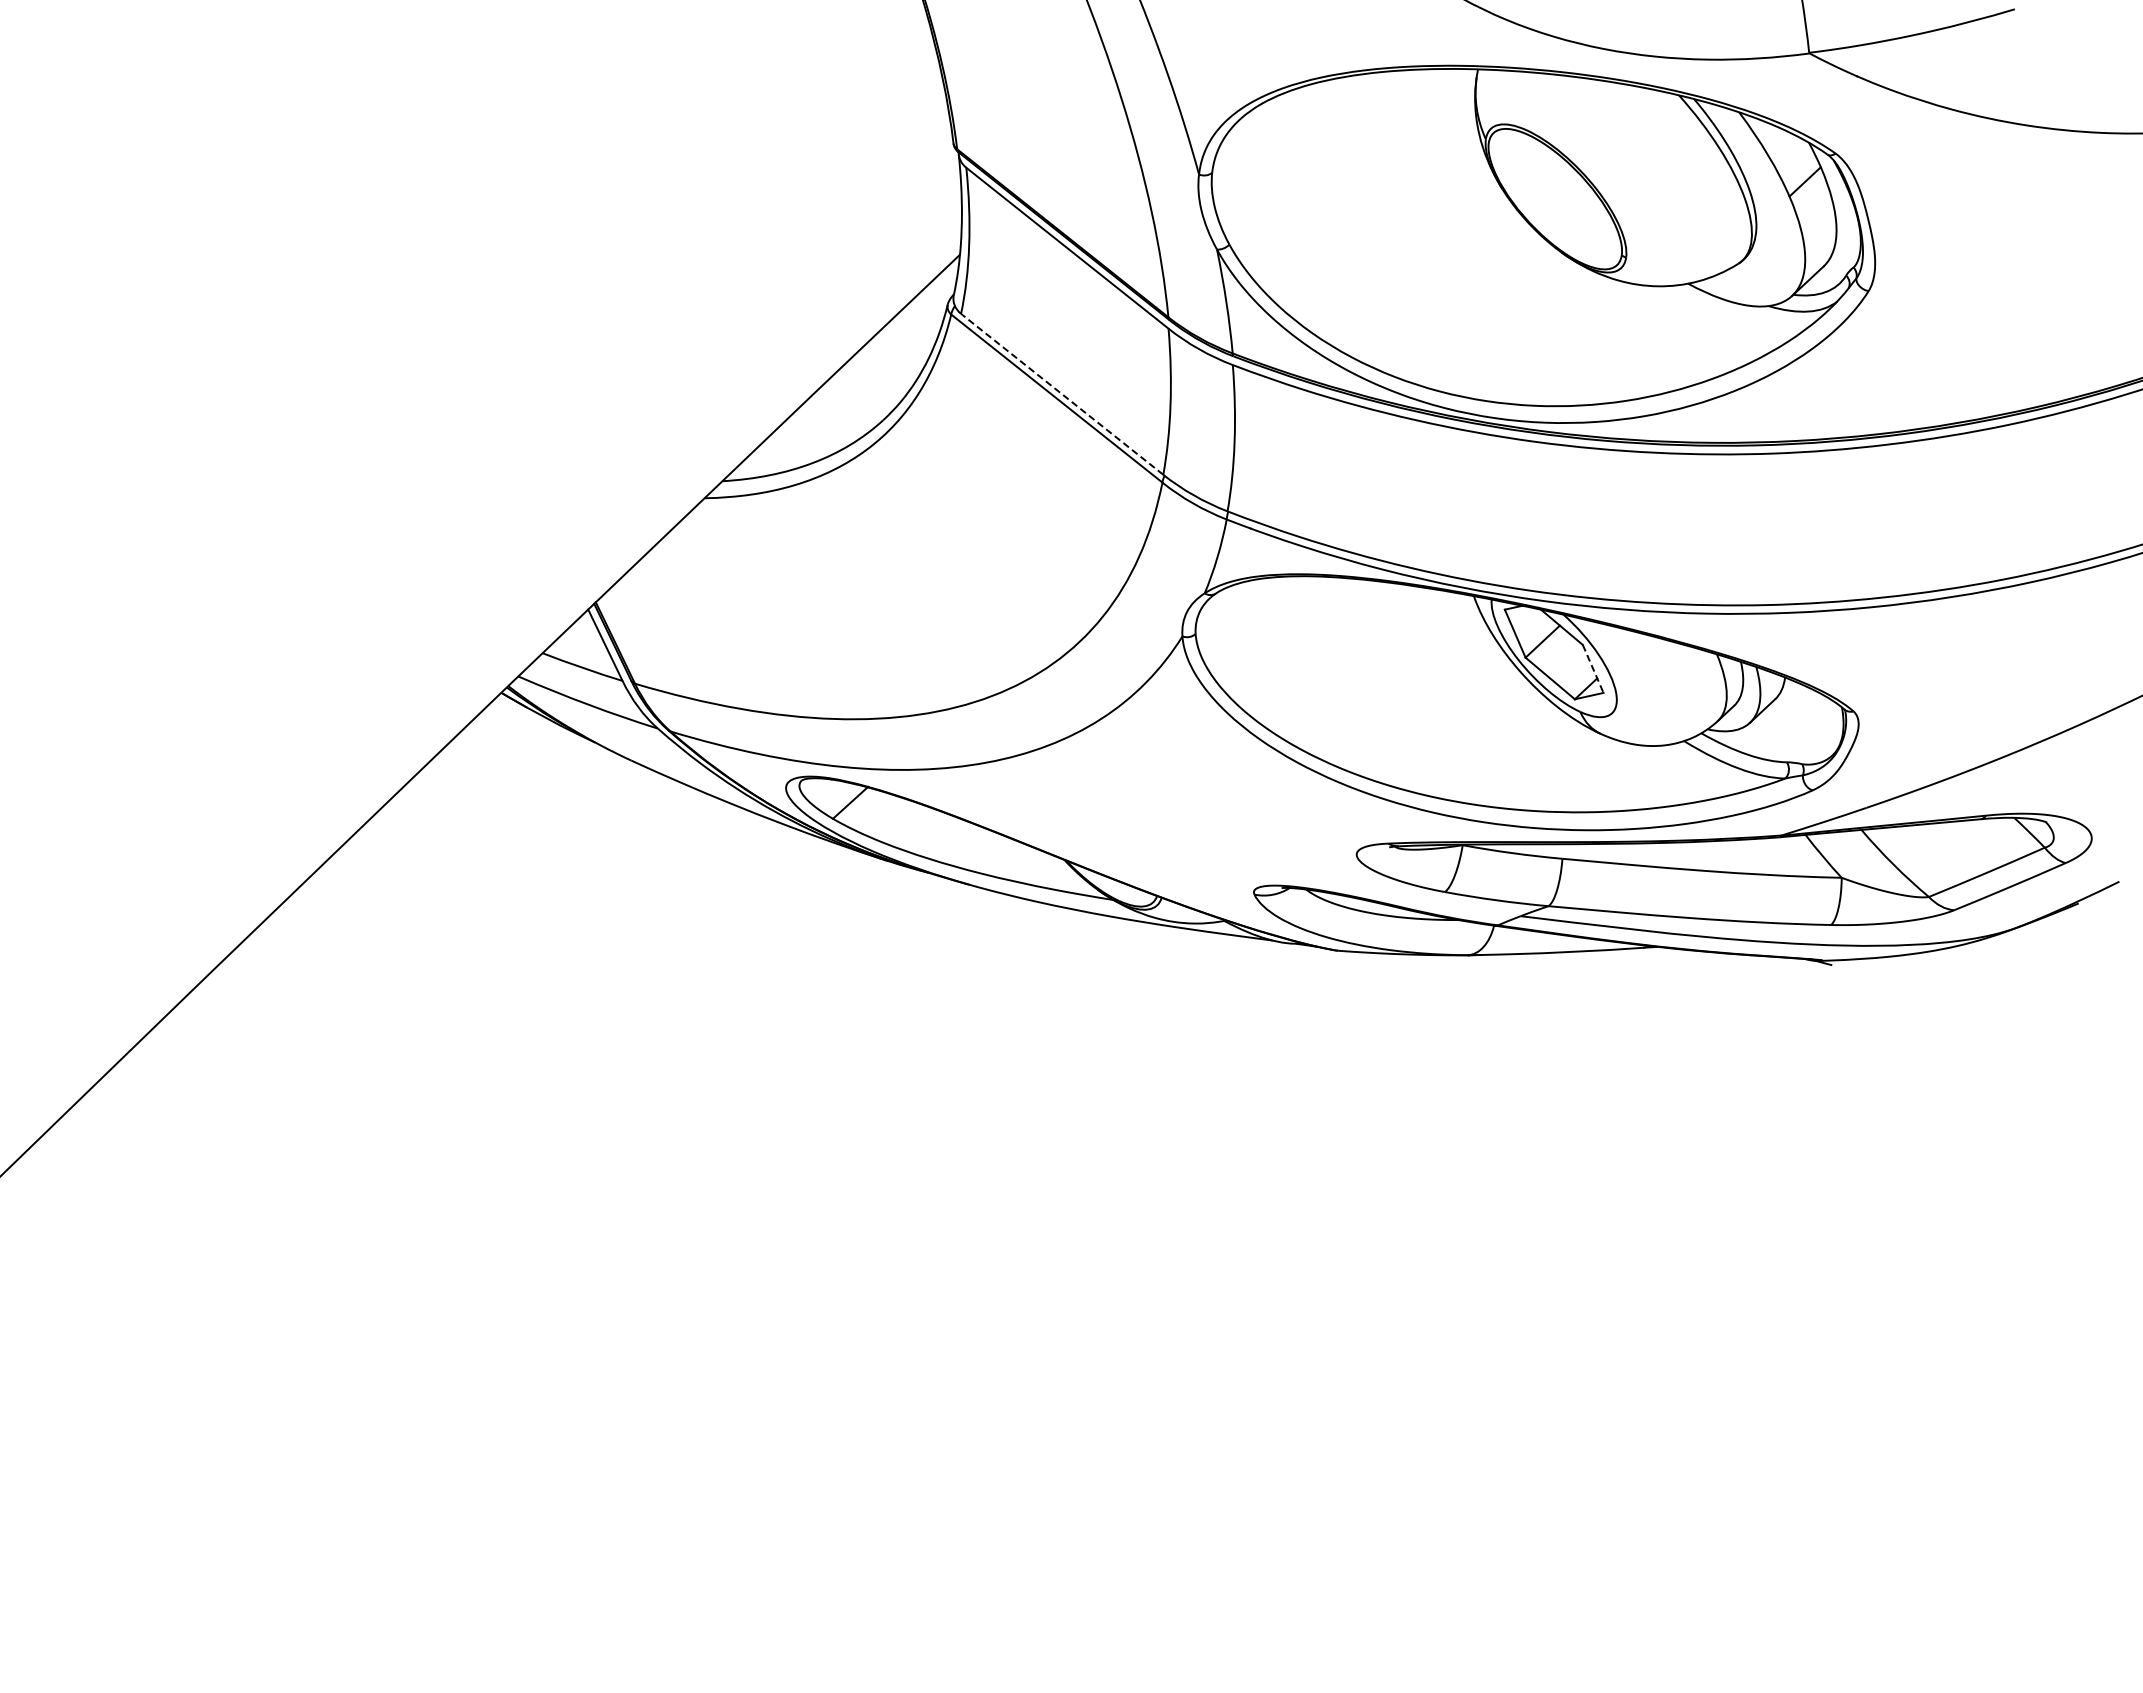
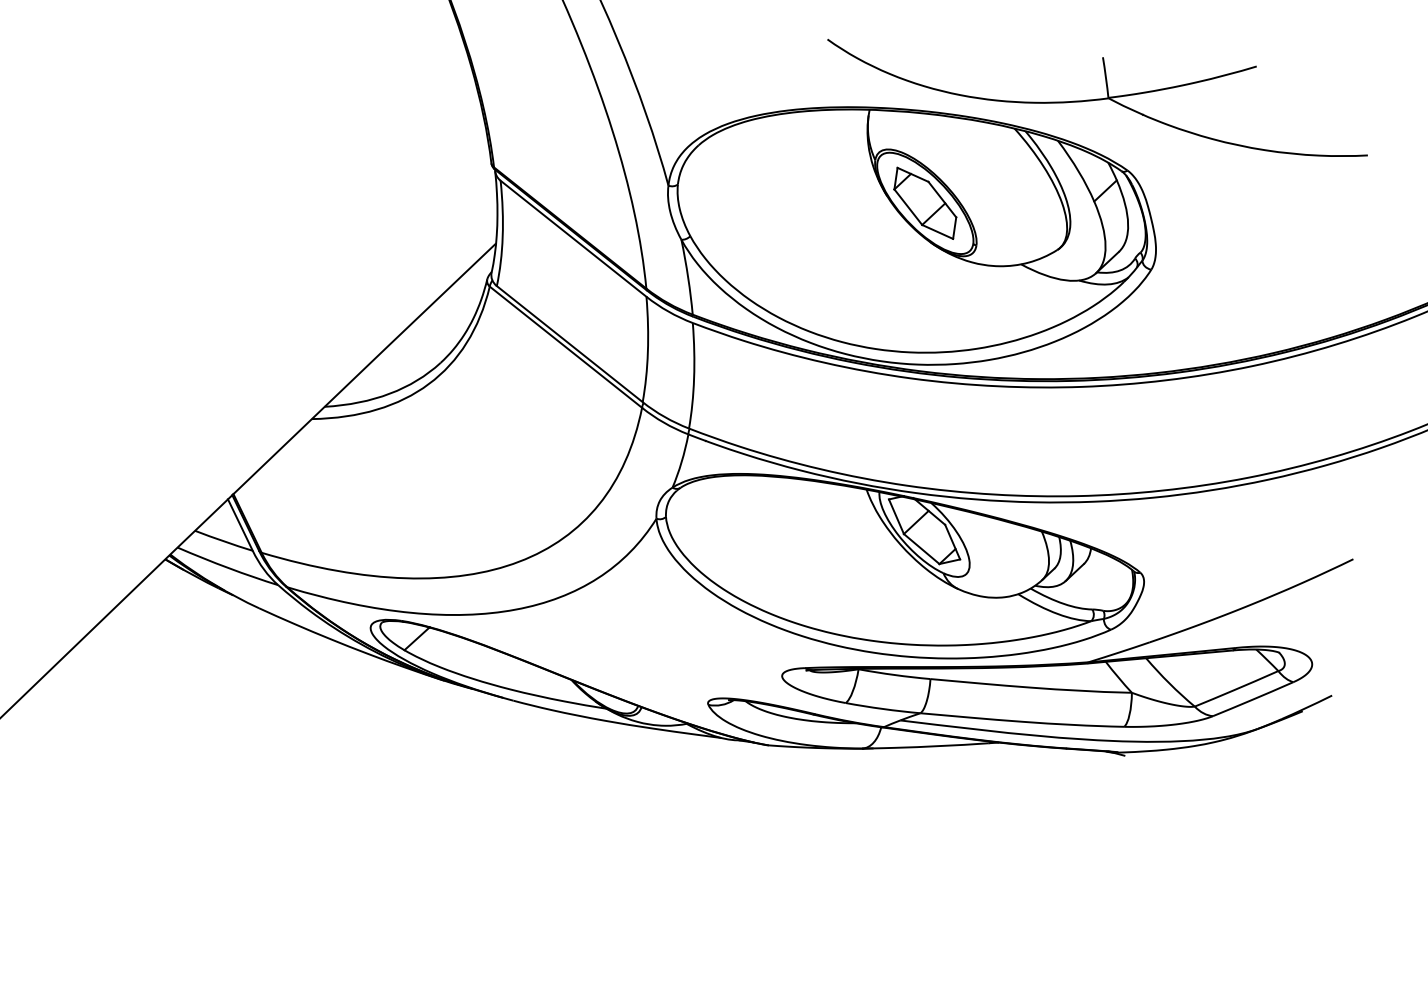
part: (1555, 198) -> (925, 202), added
line: (1061, 394) -> (569, 344), dashed -> solid
line: (1593, 669) -> (952, 542), dashed -> solid

